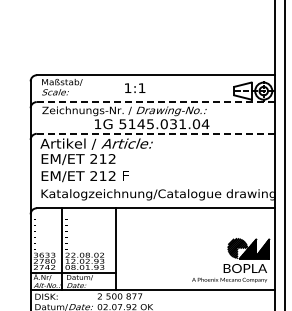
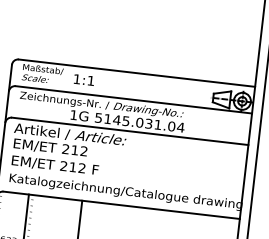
text: (135, 87) -> (84, 79), moved
line: (155, 102) -> (133, 100), dashed -> solid
line: (155, 133) -> (129, 130), dashed -> solid

